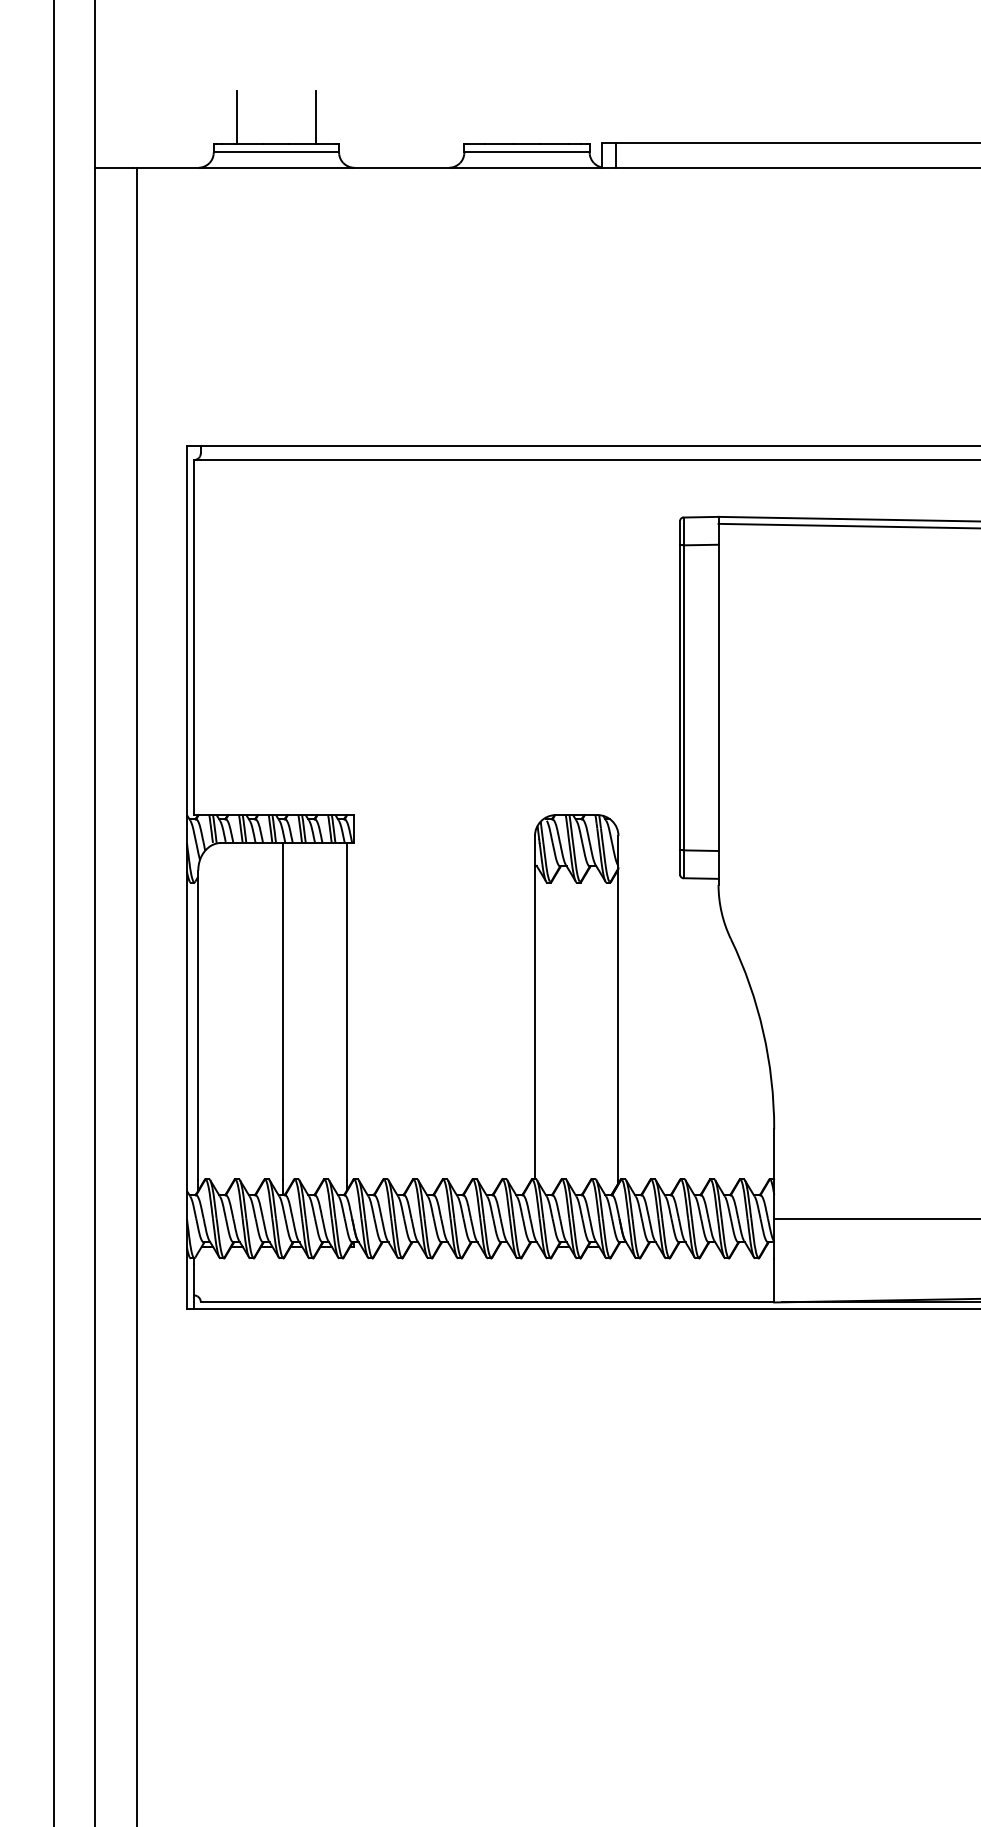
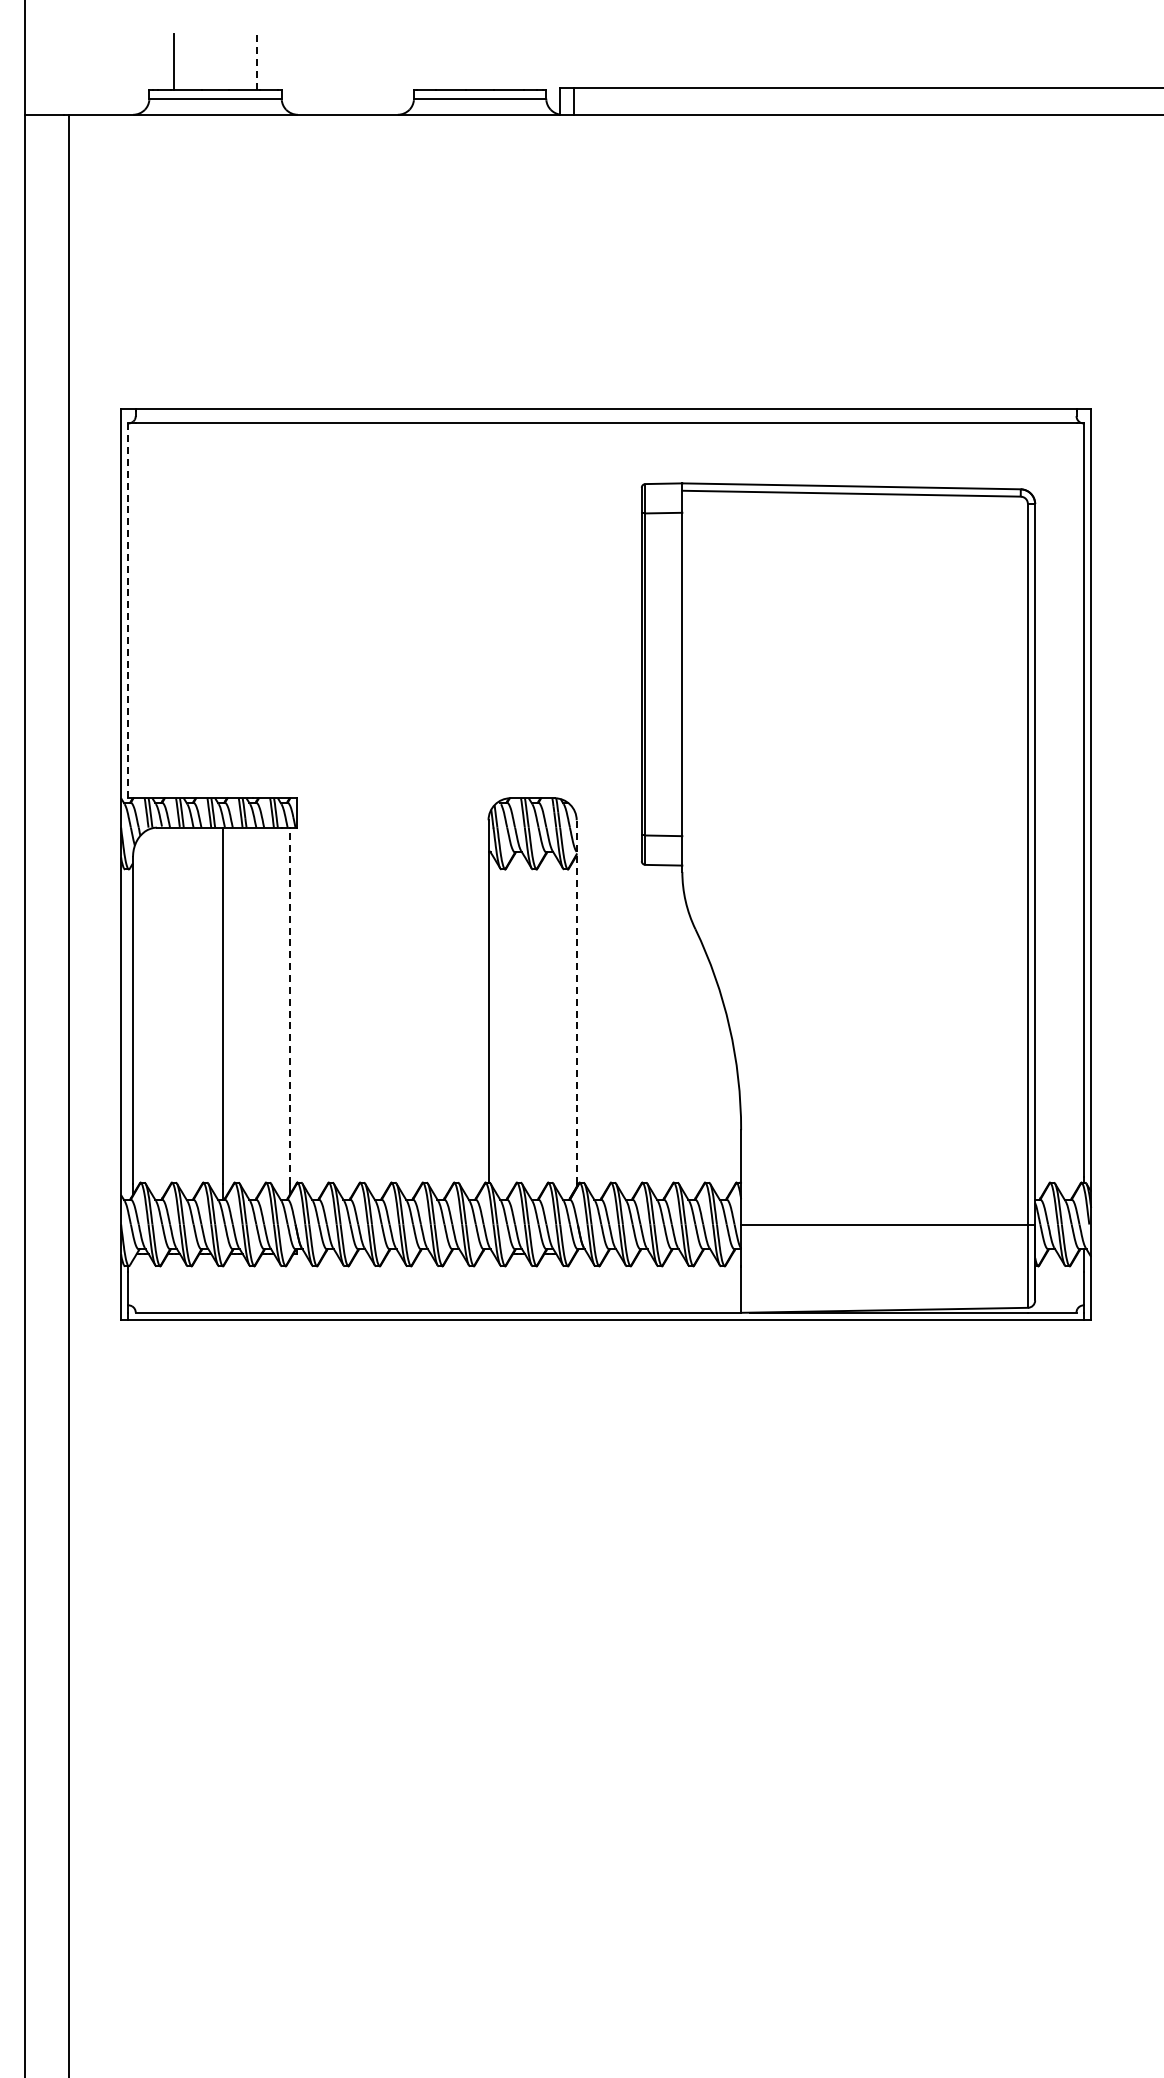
line: (316, 117) -> (257, 61), solid -> dashed
line: (193, 638) -> (128, 611), solid -> dashed
line: (618, 1007) -> (576, 1001), solid -> dashed
line: (347, 1011) -> (290, 1005), solid -> dashed

